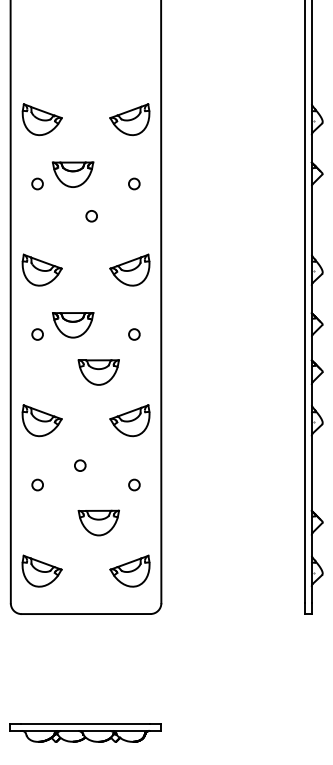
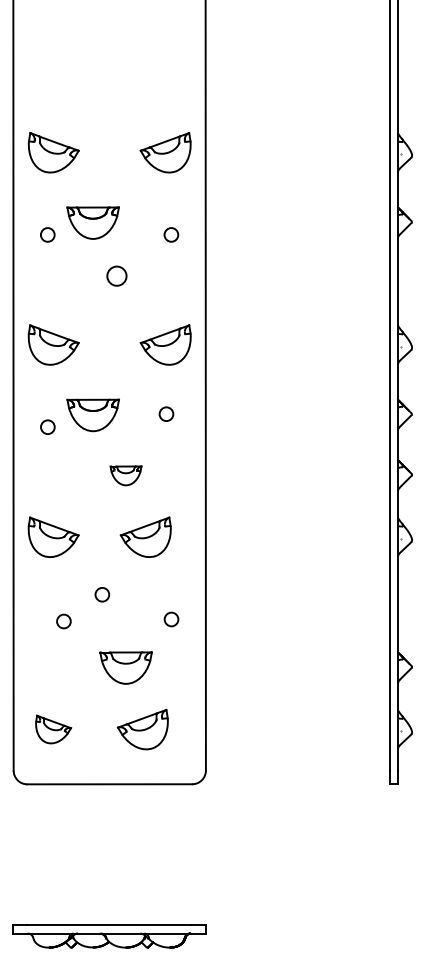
circle: (91, 215) -> (116, 275), size x1.4
circle: (134, 333) -> (166, 413), moved
part: (98, 372) -> (125, 475), size x0.6
part: (129, 420) -> (145, 536), moved
circle: (37, 485) -> (63, 621), moved
part: (42, 571) -> (53, 729), size x0.7
part: (129, 571) -> (142, 729), moved

